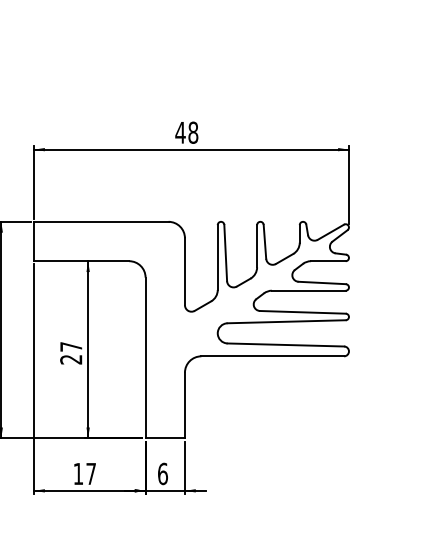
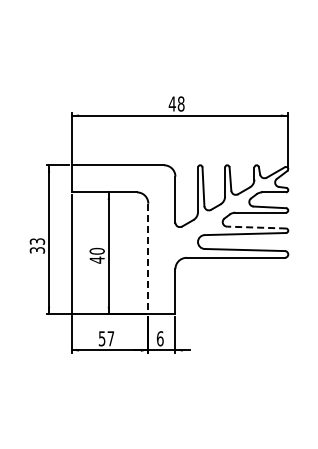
line: (302, 312) -> (256, 227), solid -> dashed
text: (70, 352) -> (96, 255), 27 -> 40
line: (145, 358) -> (148, 259), solid -> dashed
text: (77, 473) -> (101, 338), 17 -> 57

